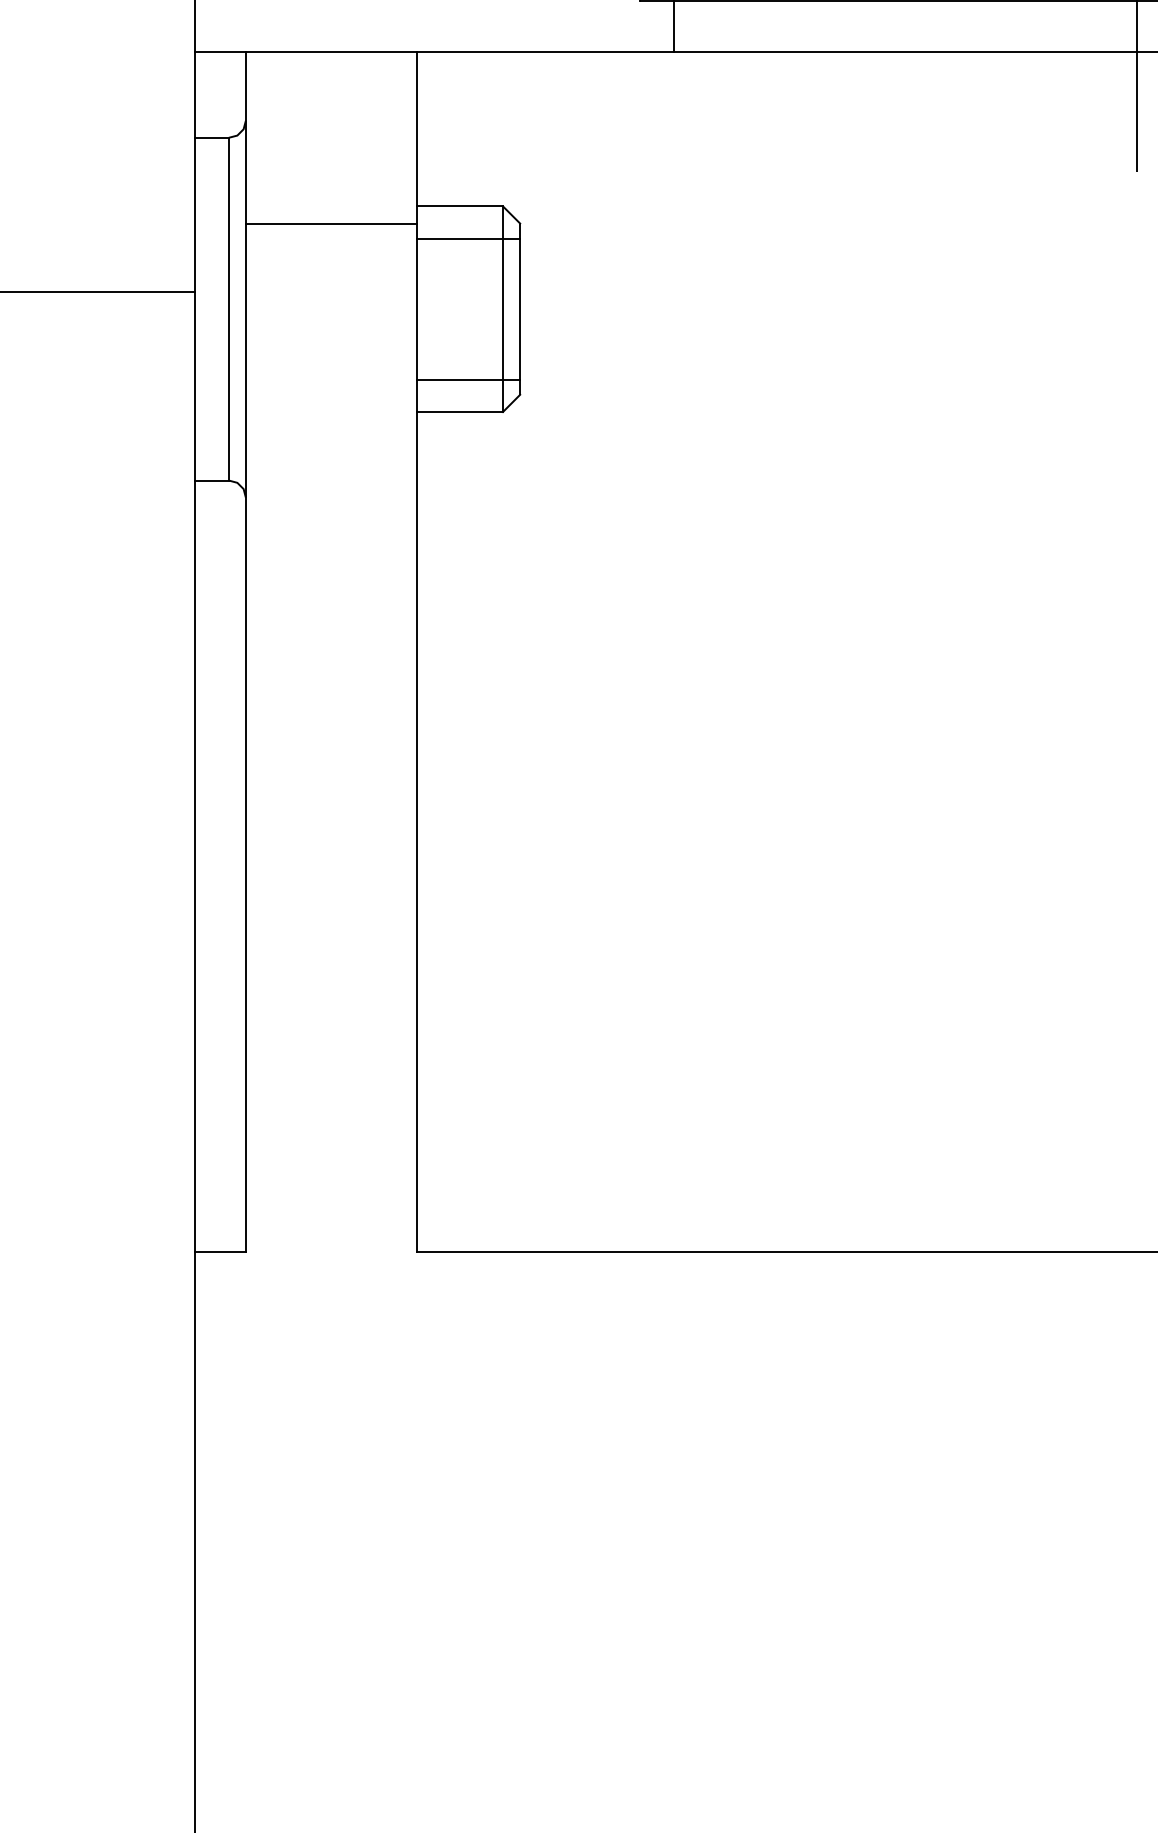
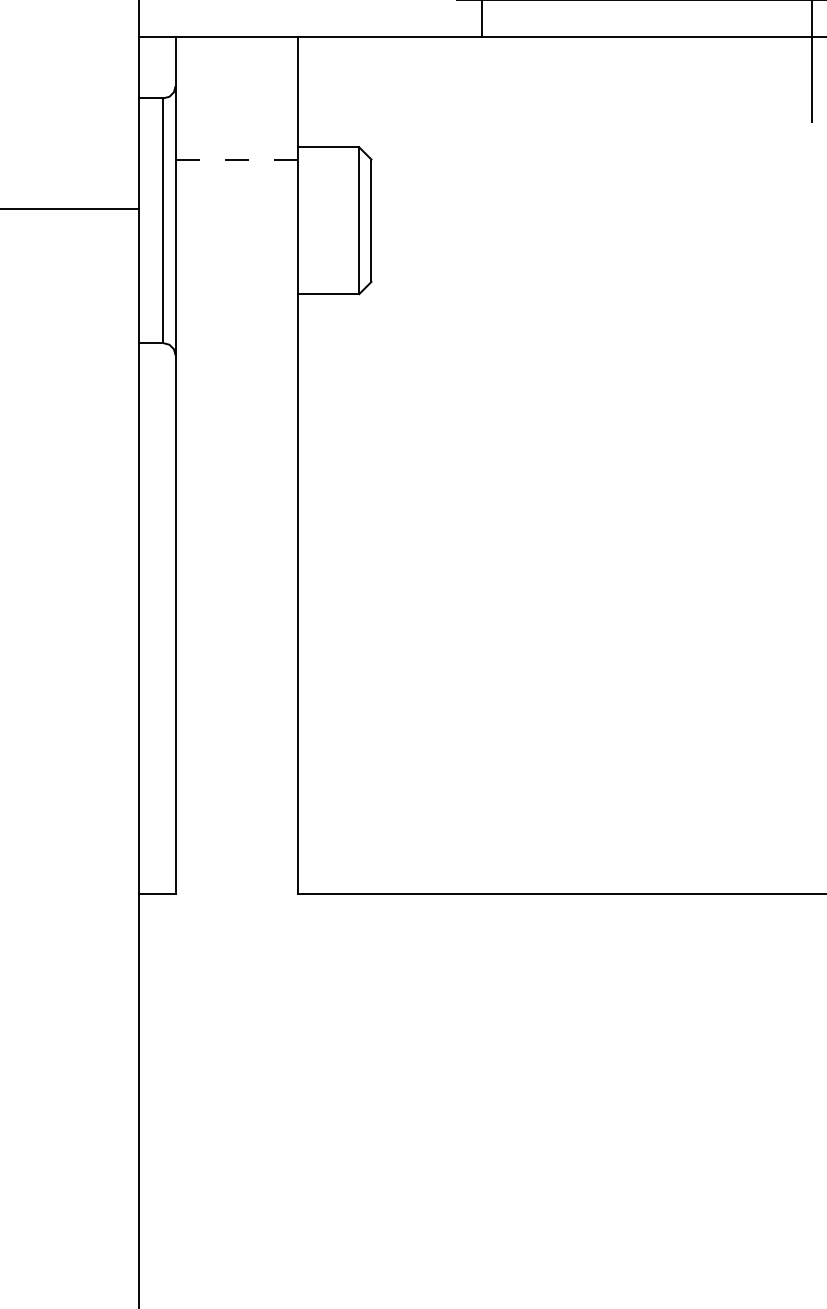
line: (331, 223) -> (236, 159), solid -> dashed
line: (468, 238) -> (334, 170), removed
line: (468, 379) -> (334, 270), removed

